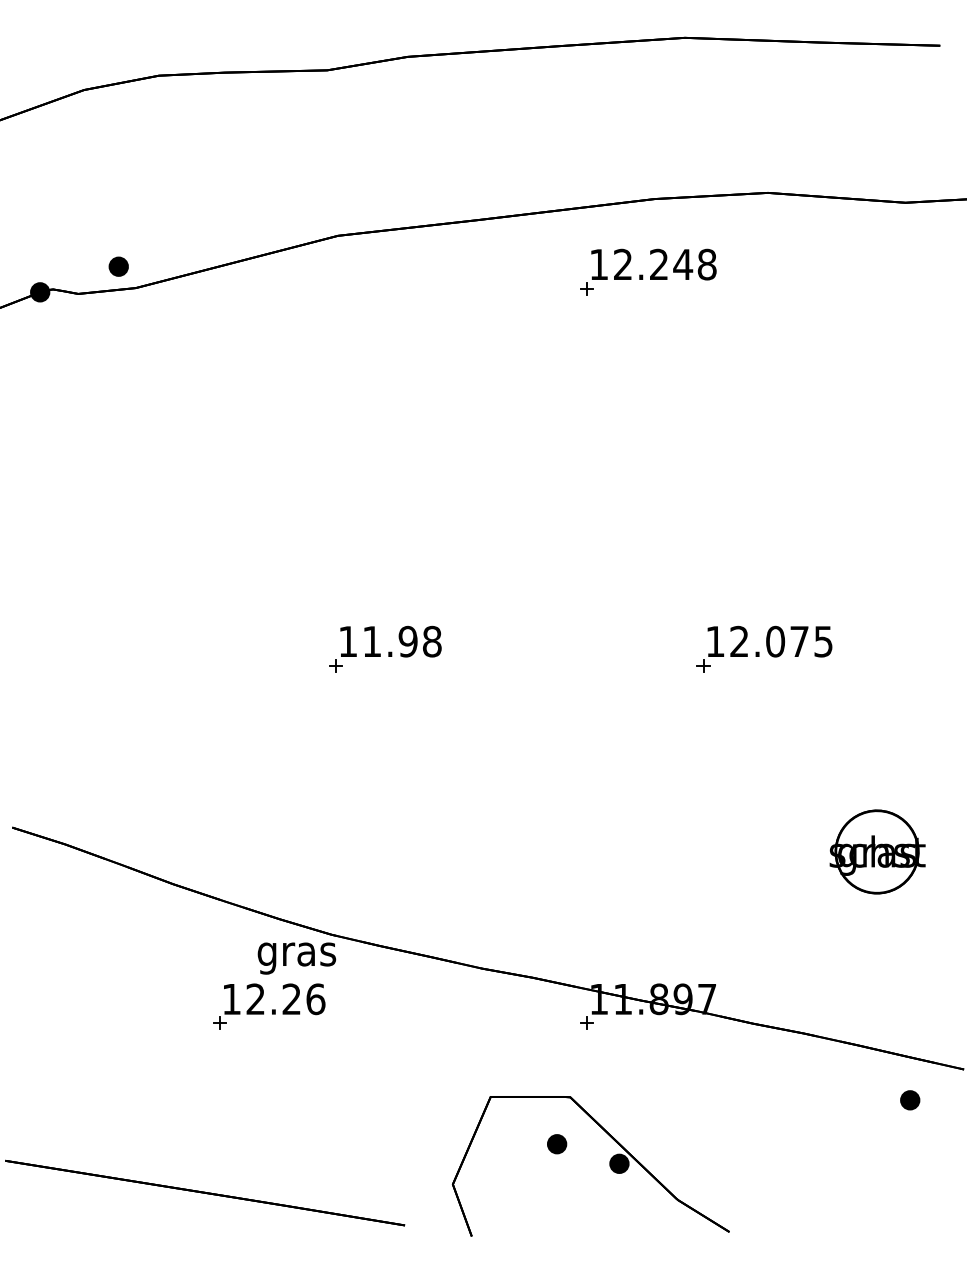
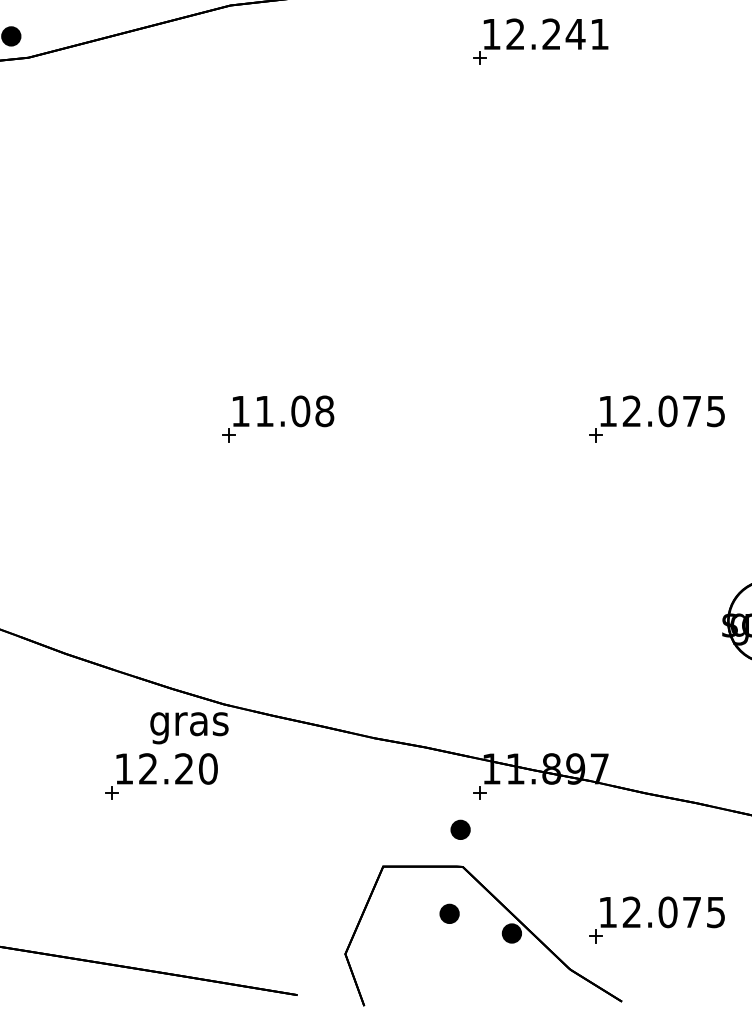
text: (706, 264) -> (599, 34), 12.248 -> 12.241
text: (407, 641) -> (300, 411), 11.98 -> 11.08
text: (315, 998) -> (208, 768), 12.26 -> 12.20
part: (568, 1060) -> (461, 830), added
part: (764, 1149) -> (657, 919), added

